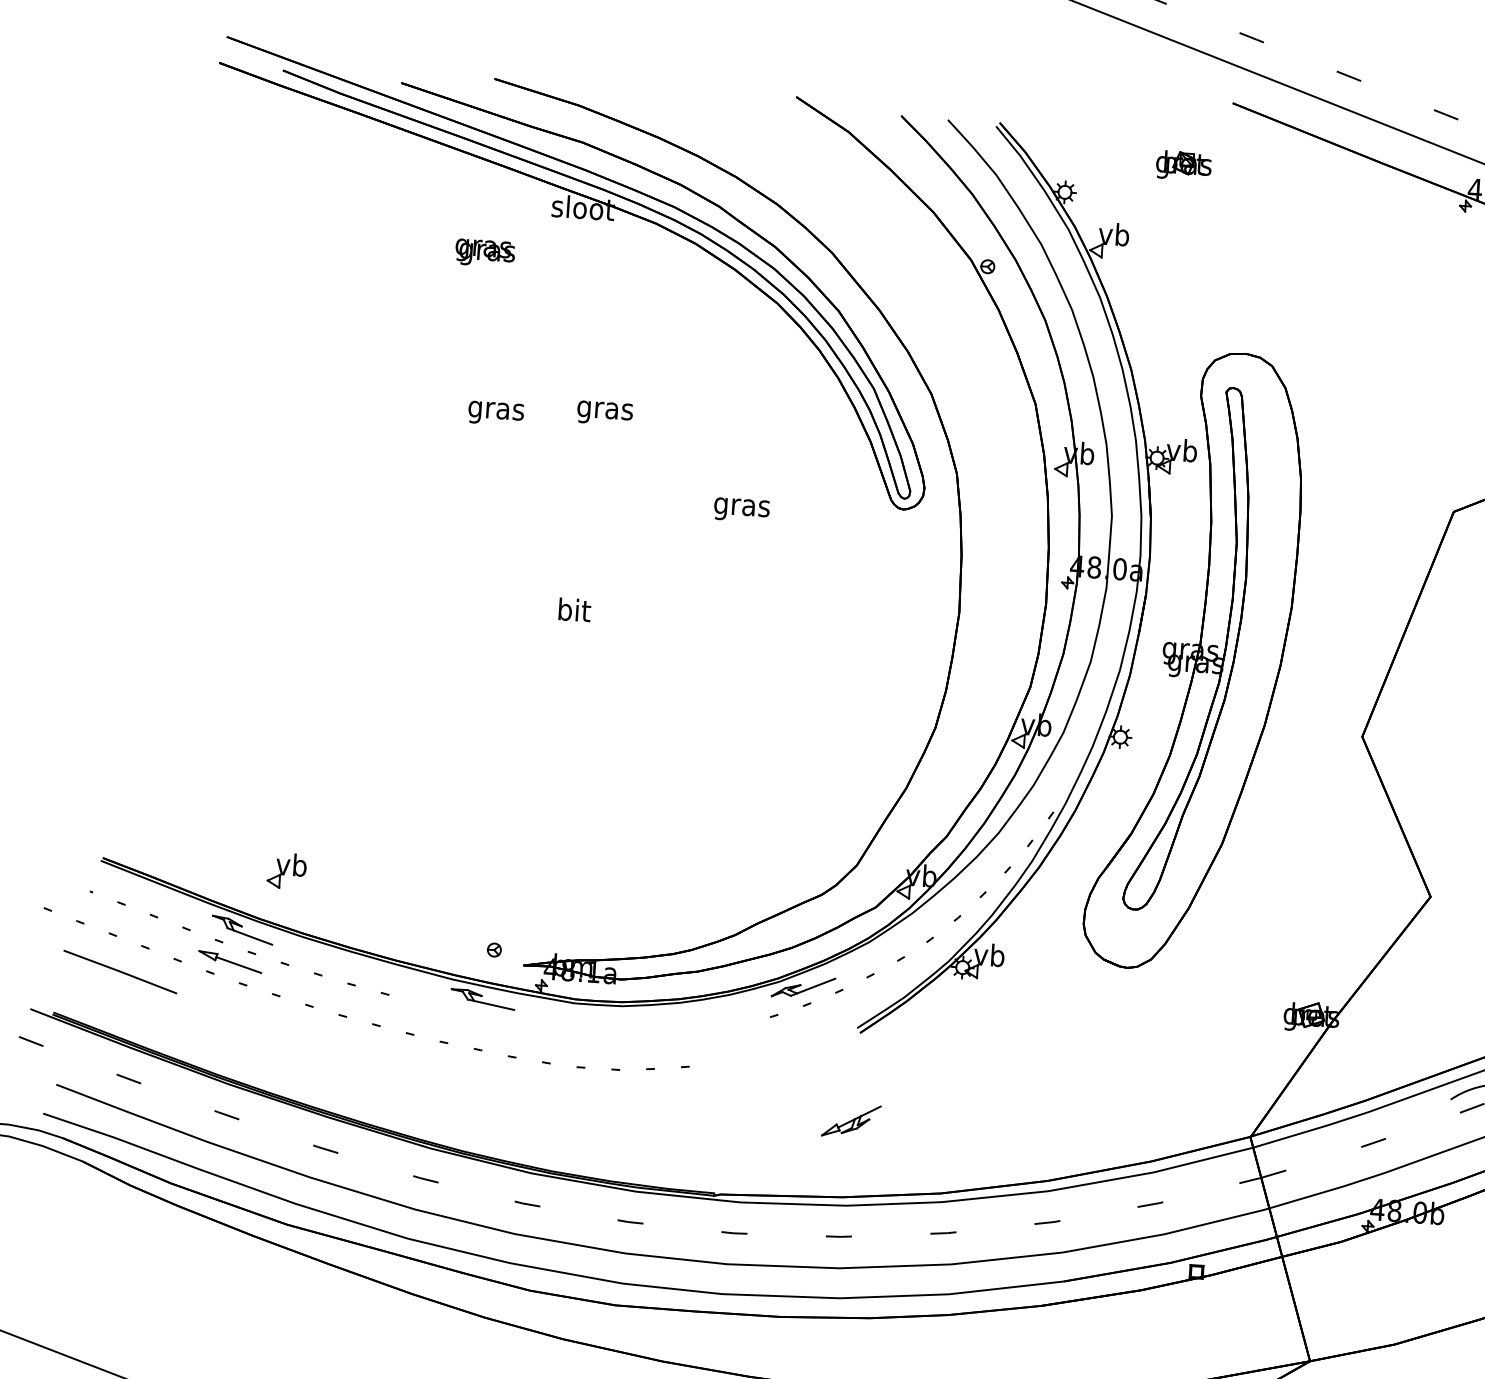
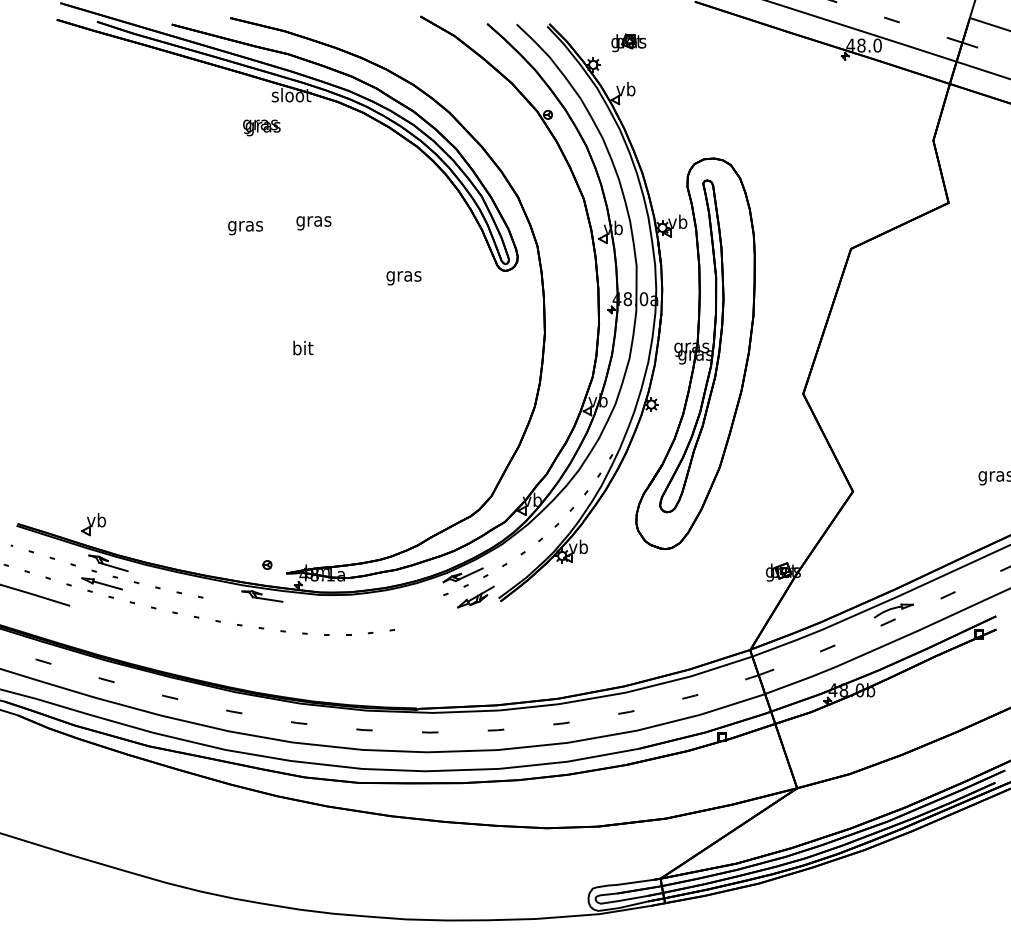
part: (1183, 164) -> (628, 42), moved
text: (484, 252) -> (261, 127), moved
part: (286, 871) -> (93, 524), moved
part: (850, 1120) -> (475, 596), moved

